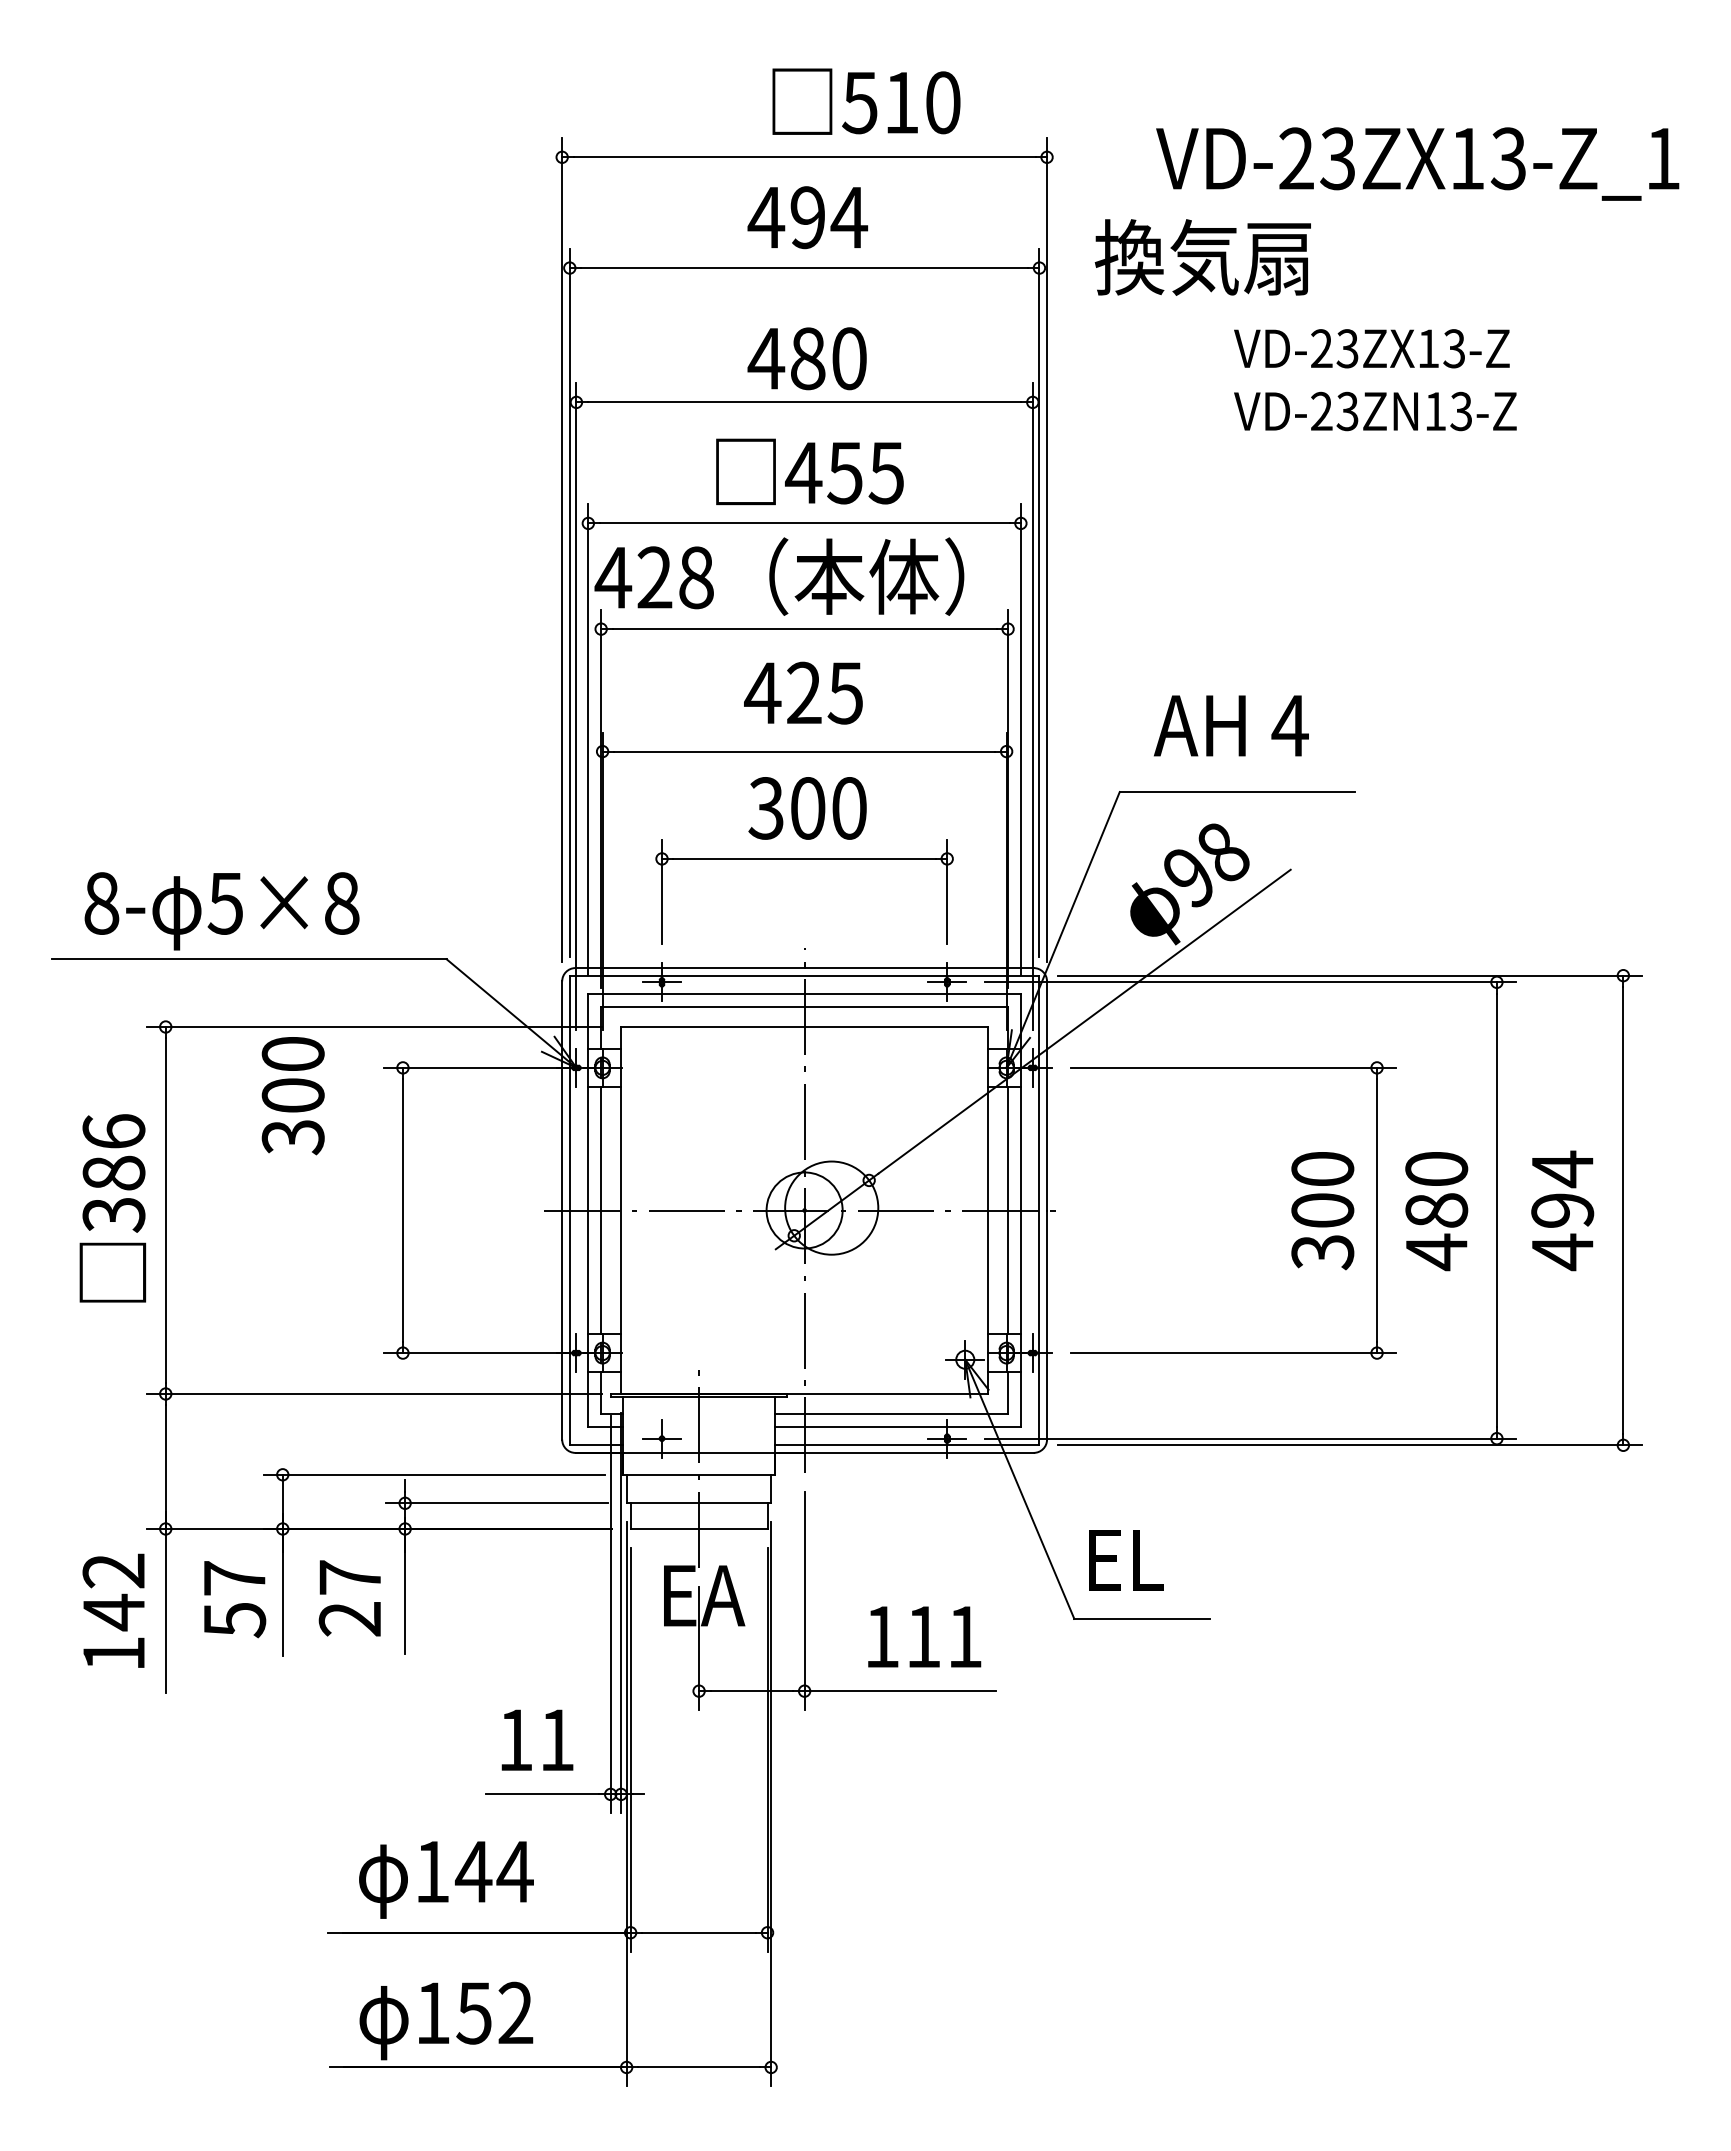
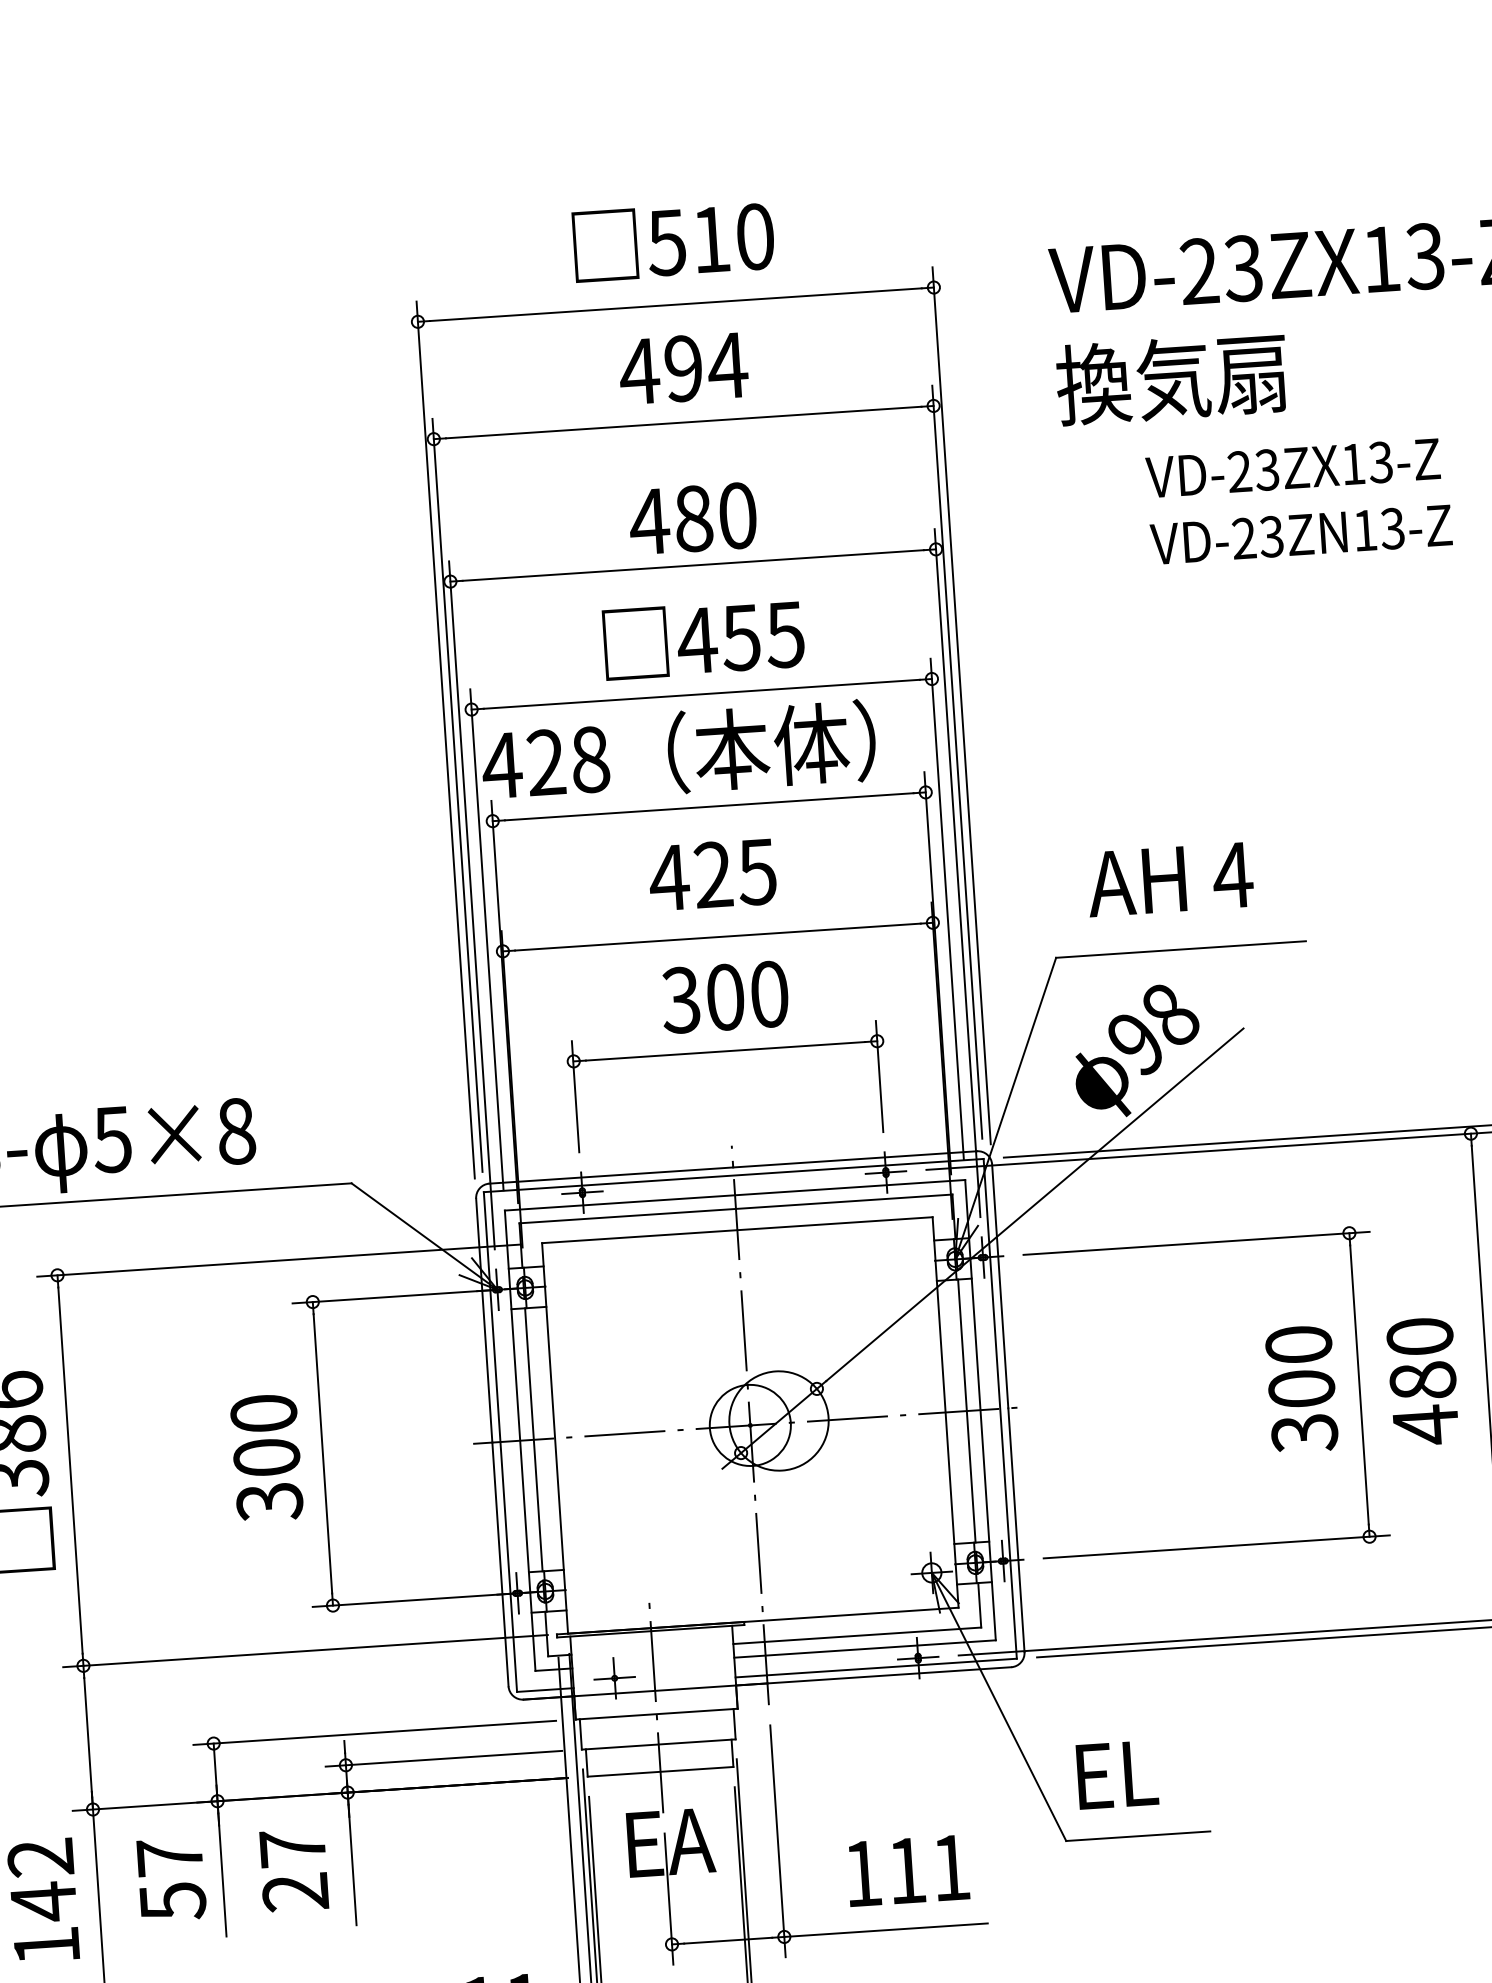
text: (866, 101) -> (673, 240), moved
text: (1202, 257) -> (1171, 378), moved
text: (292, 1096) -> (266, 1458), moved

